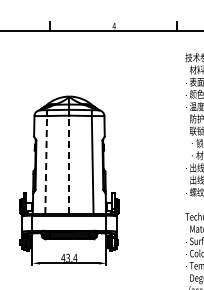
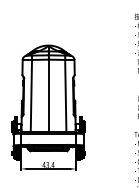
line: (46, 164) -> (31, 95), dashed -> solid
line: (69, 164) -> (48, 95), dashed -> solid

